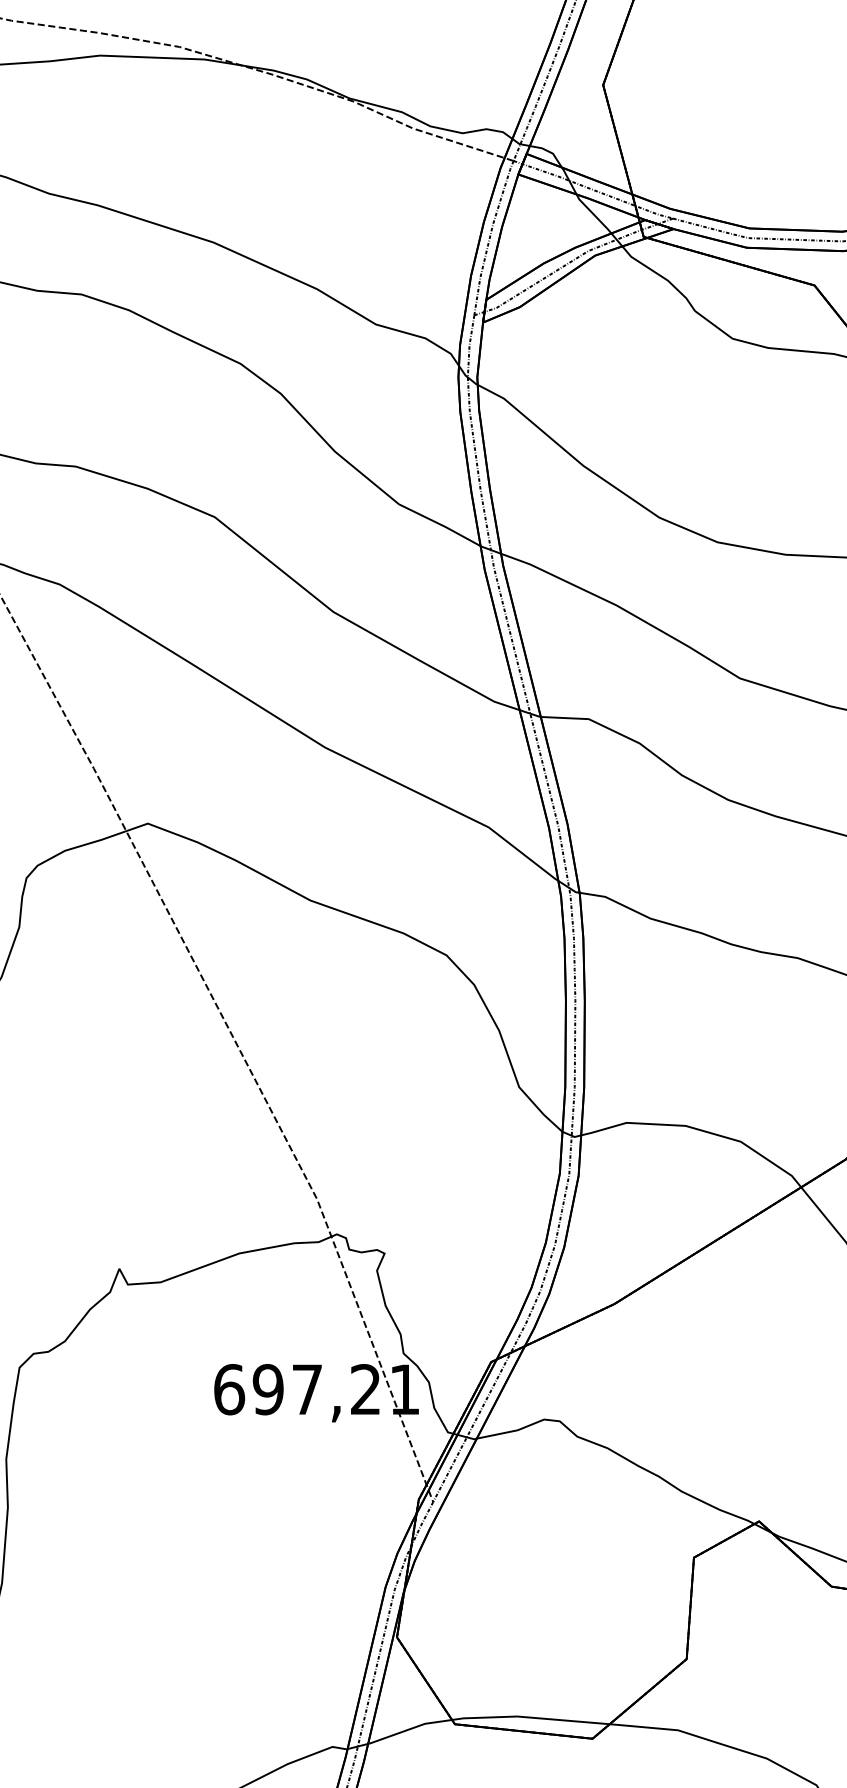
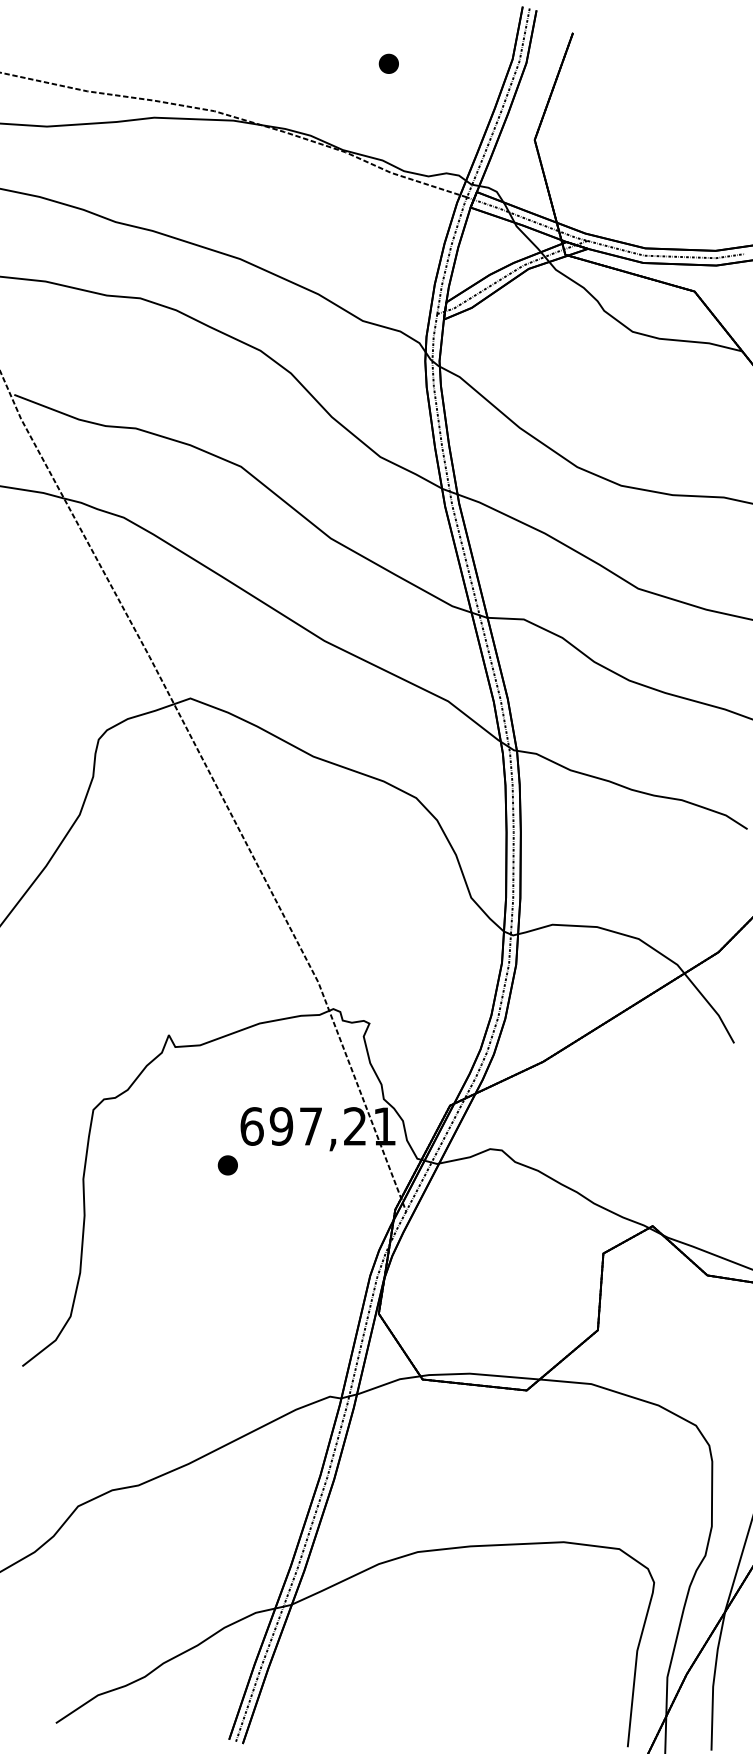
part: (196, 1441) -> (227, 1165), added

